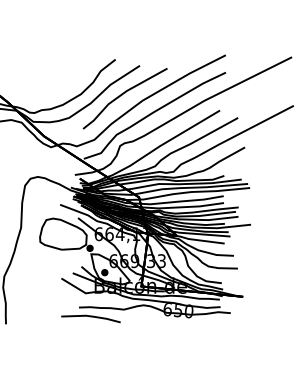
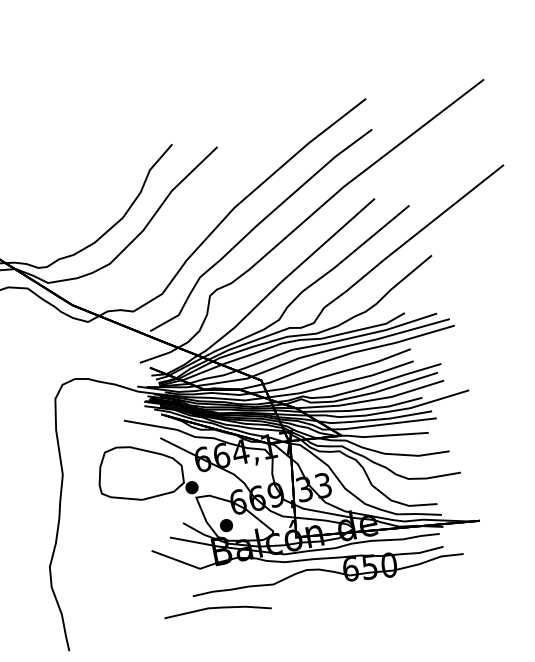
line: (122, 95) -> (196, 205), removed

